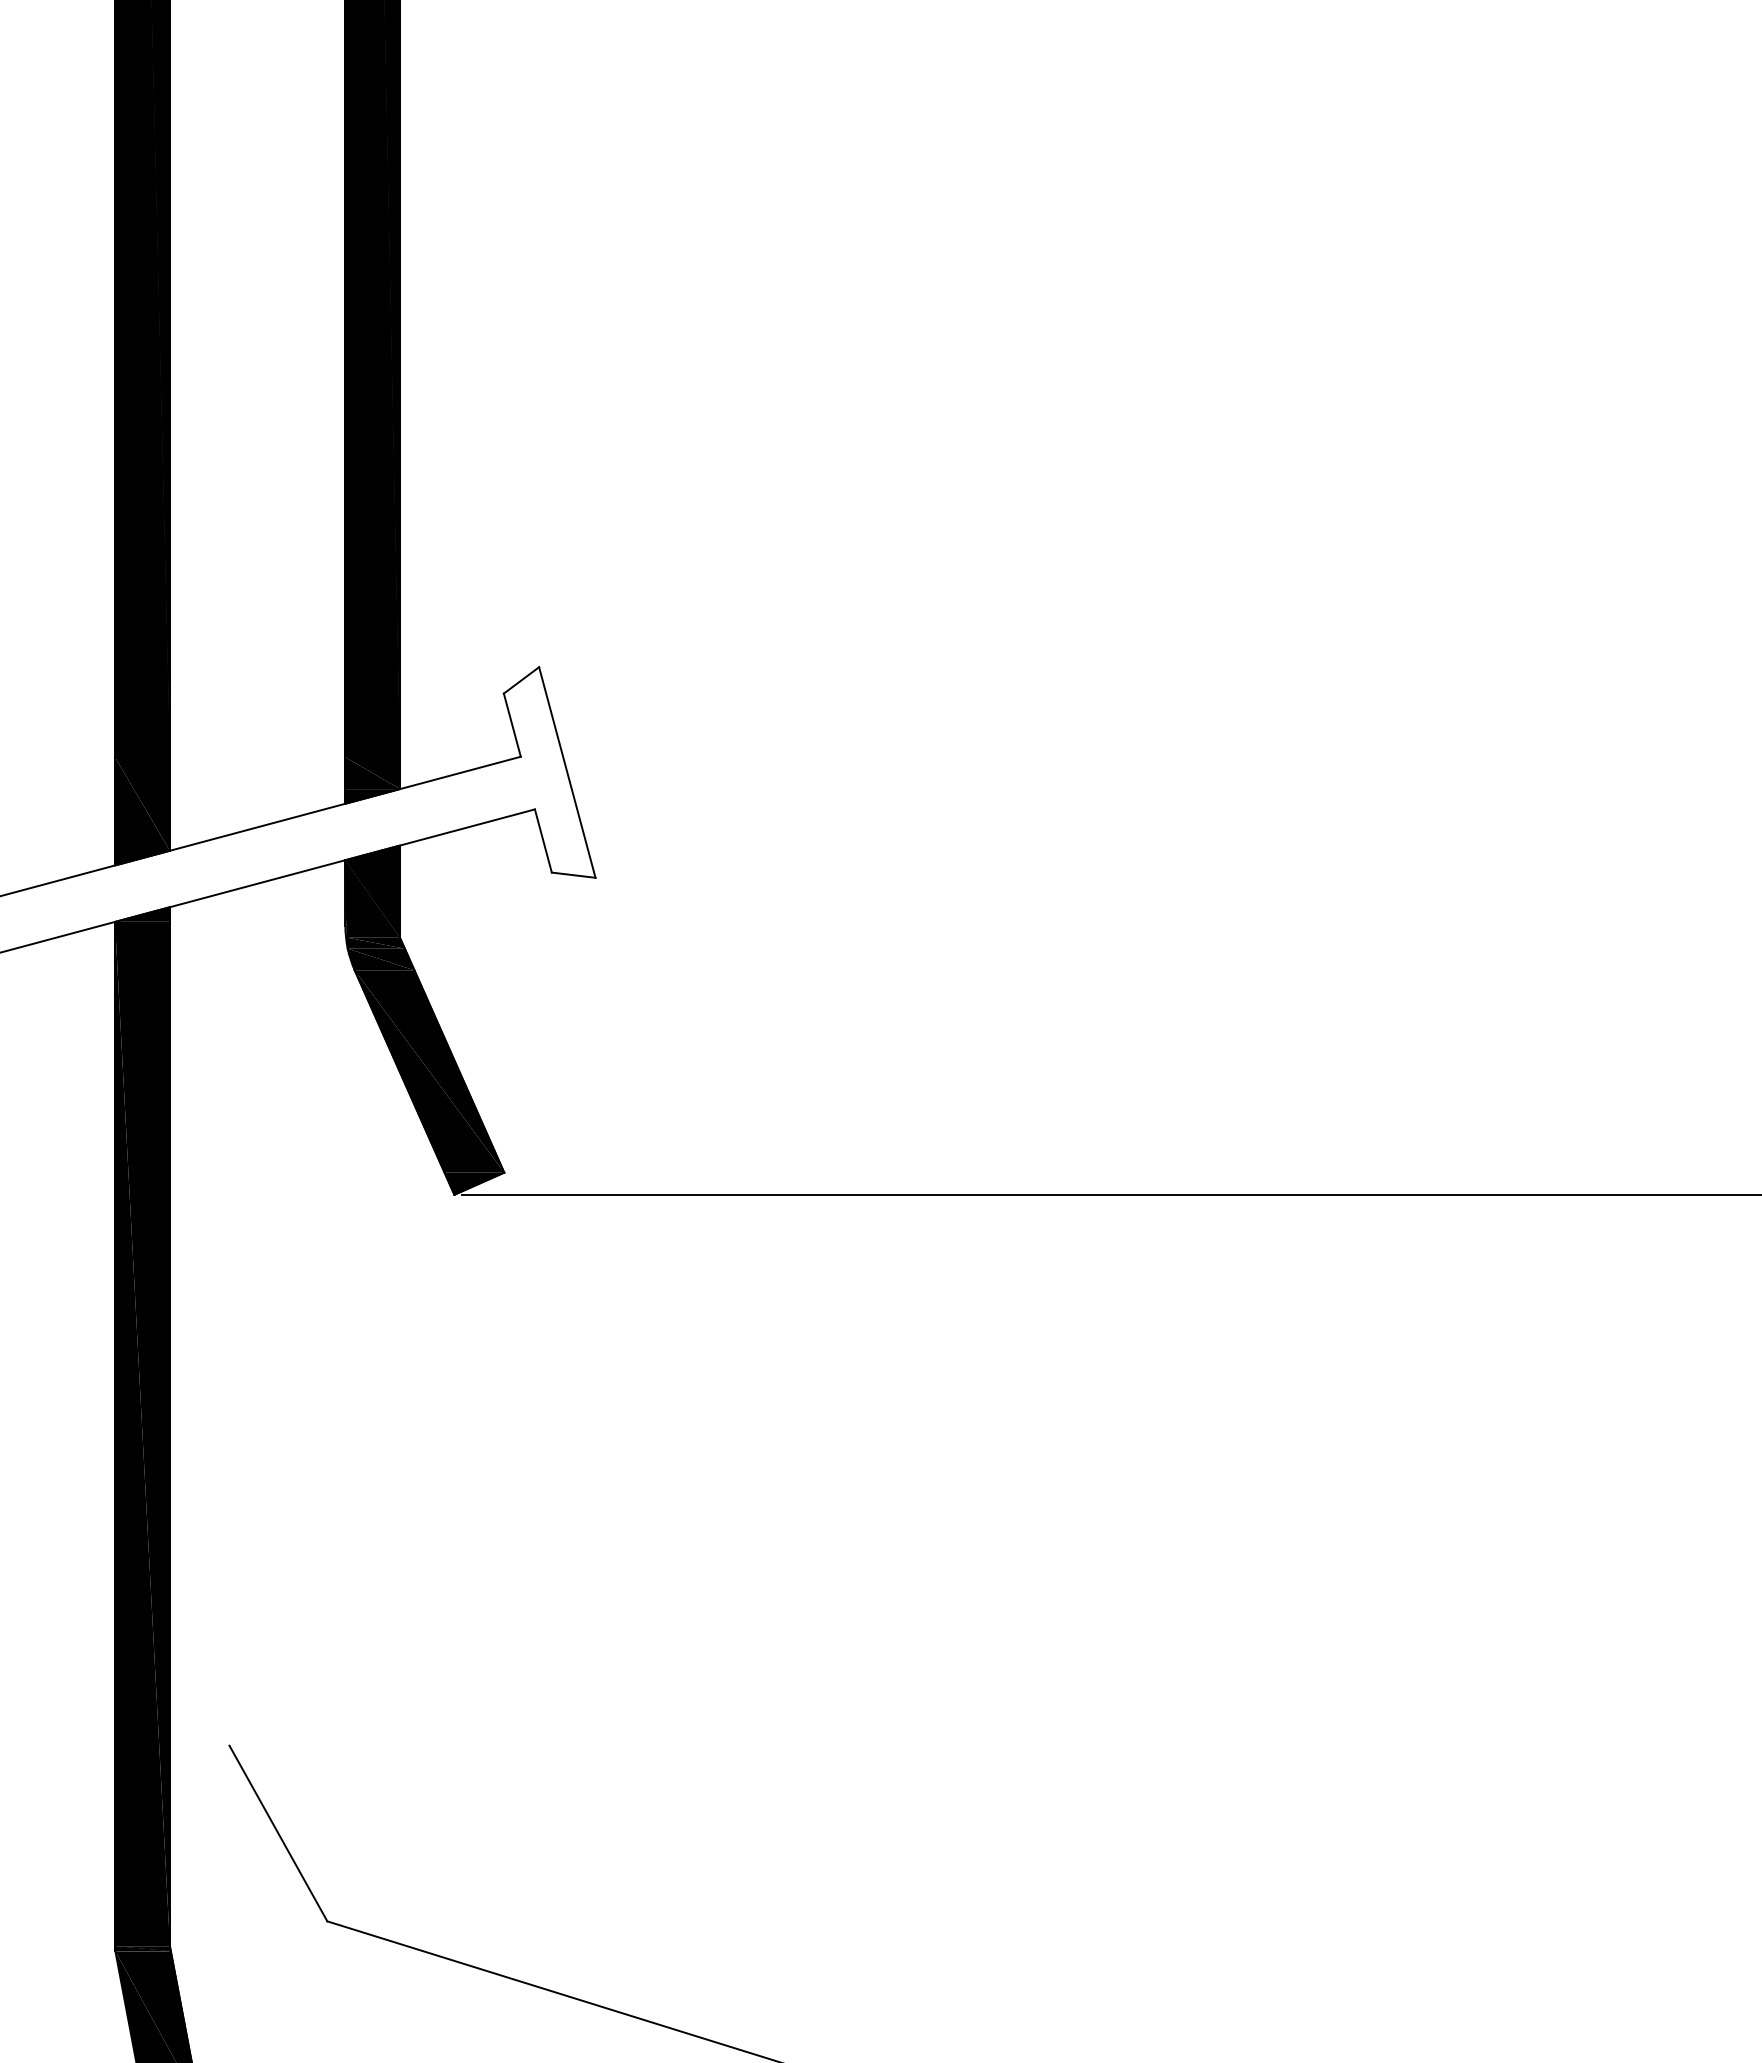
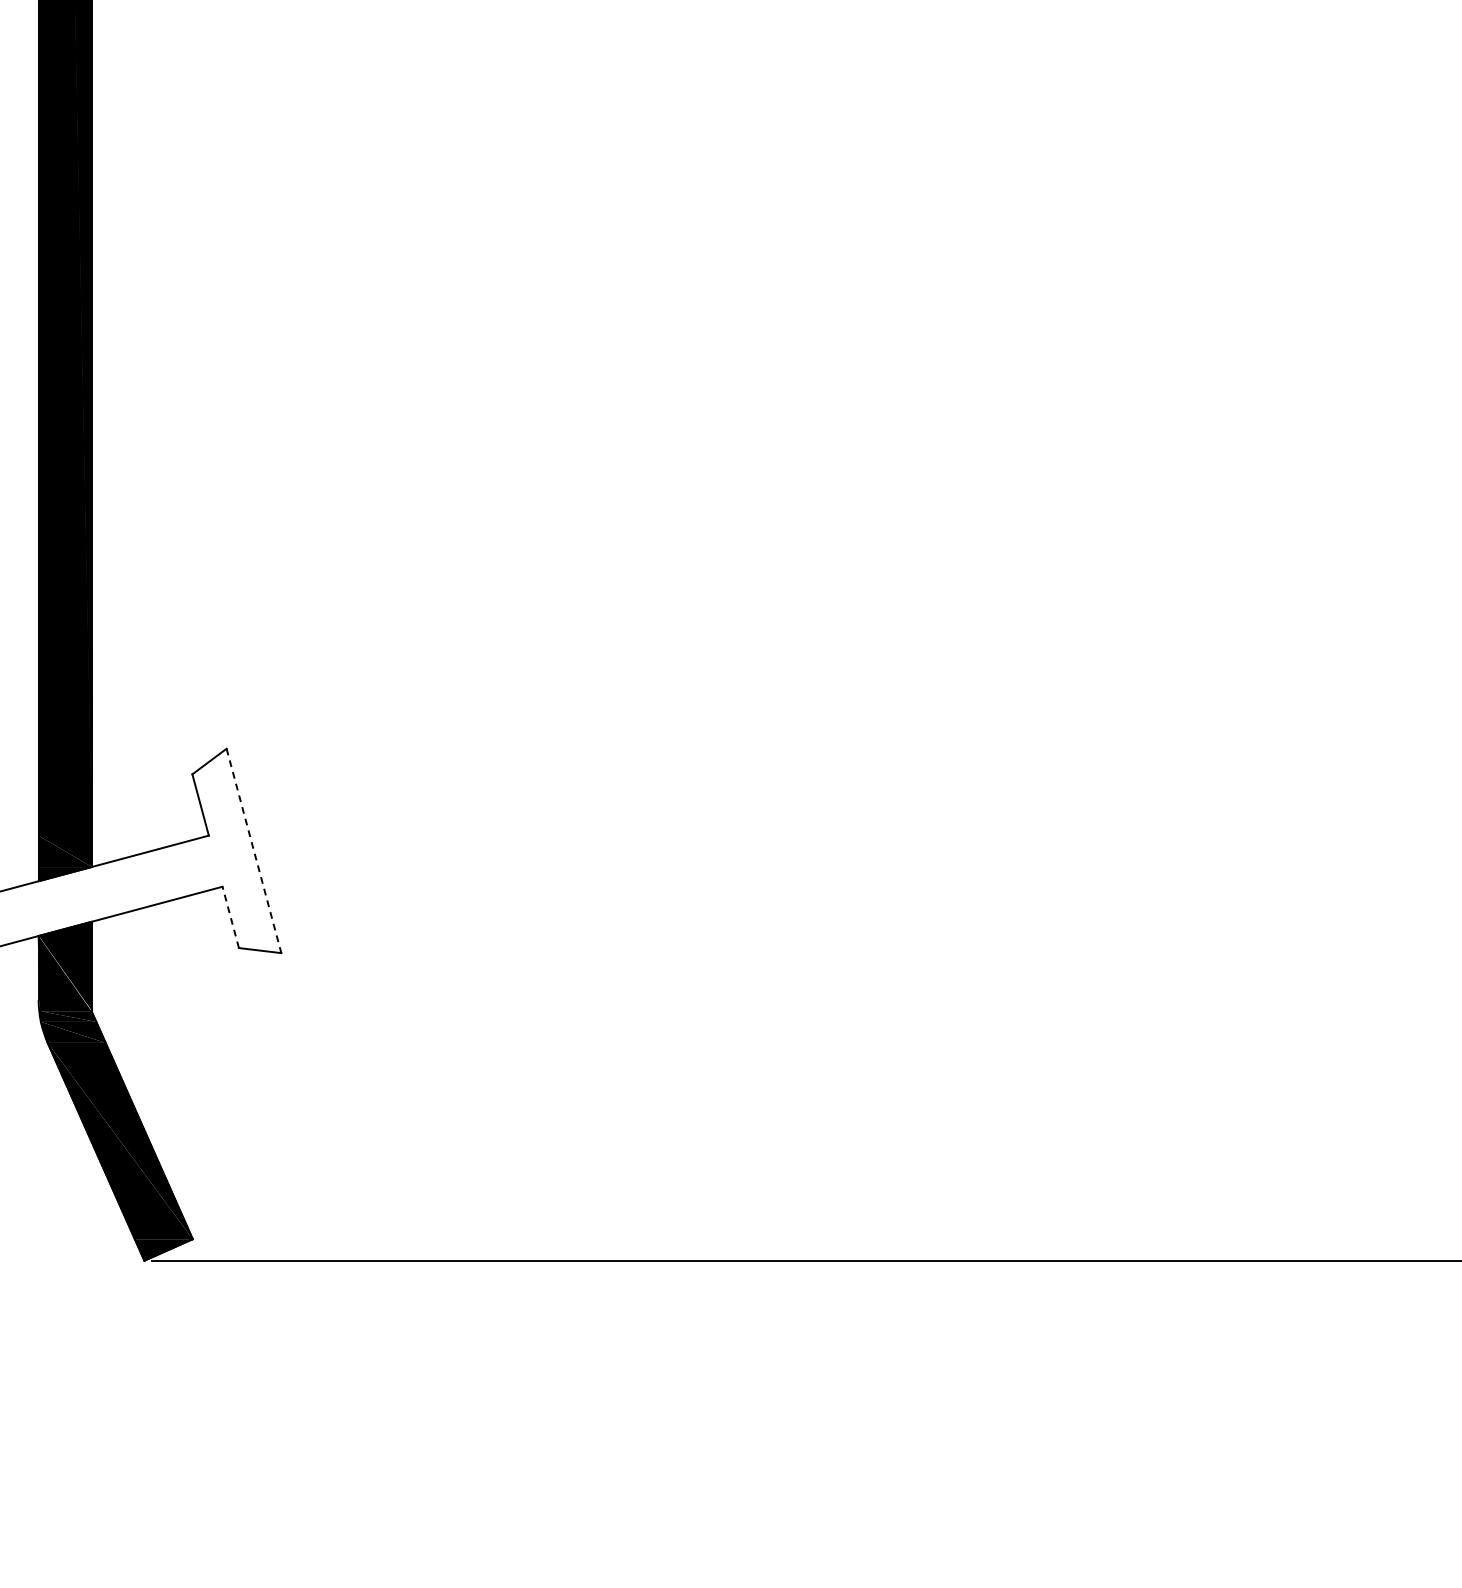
line: (567, 773) -> (254, 851), solid -> dashed
line: (543, 841) -> (230, 917), solid -> dashed

